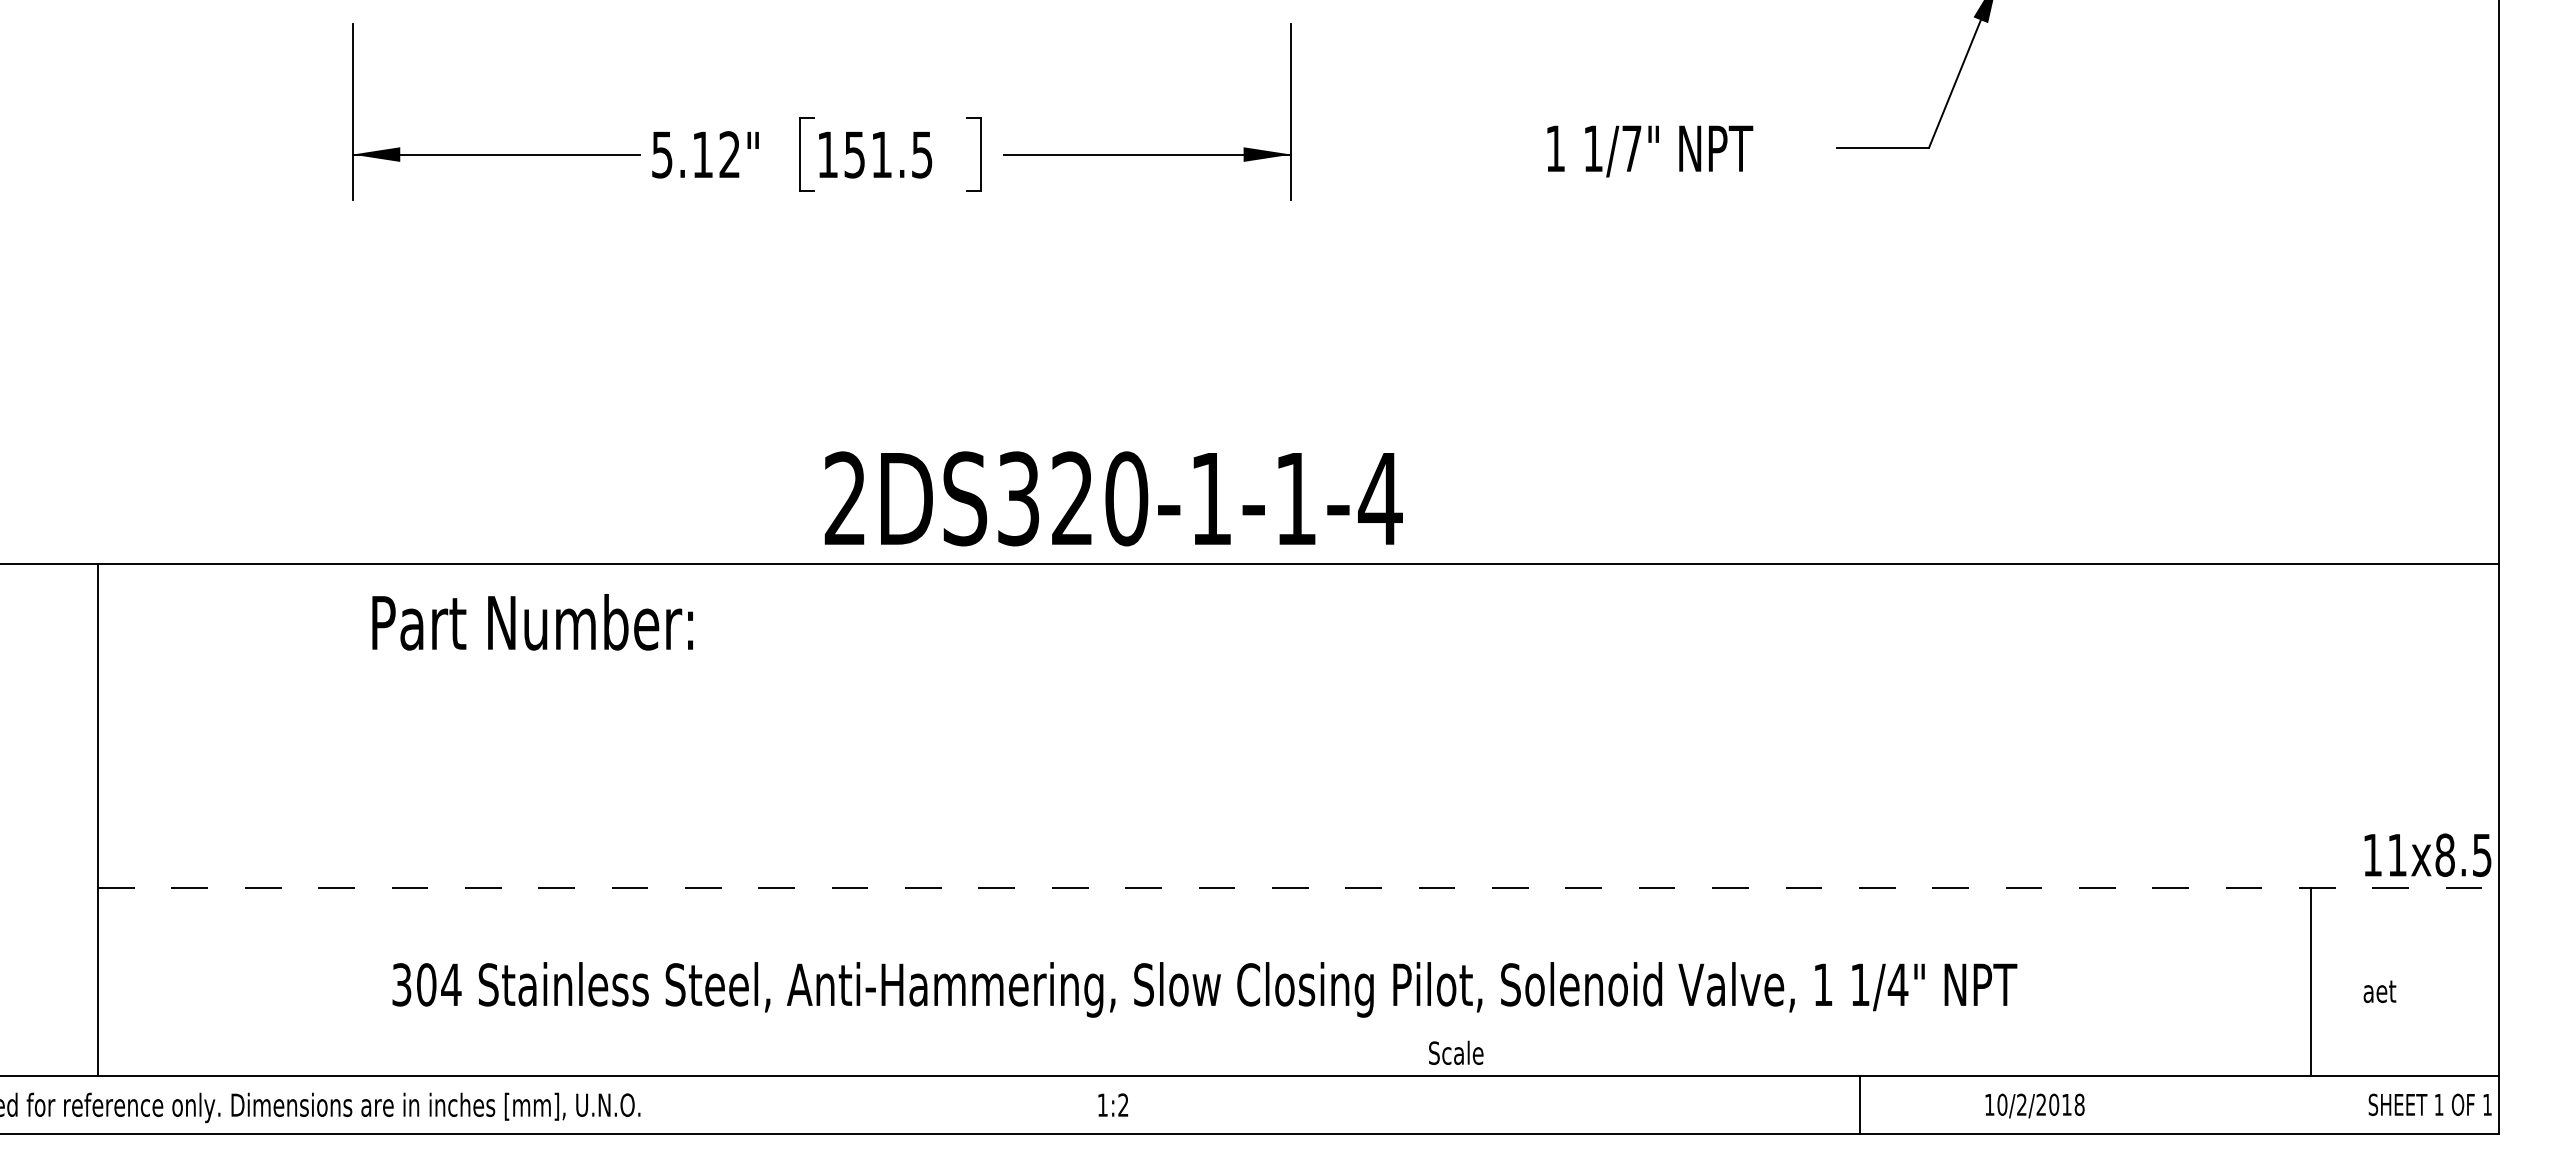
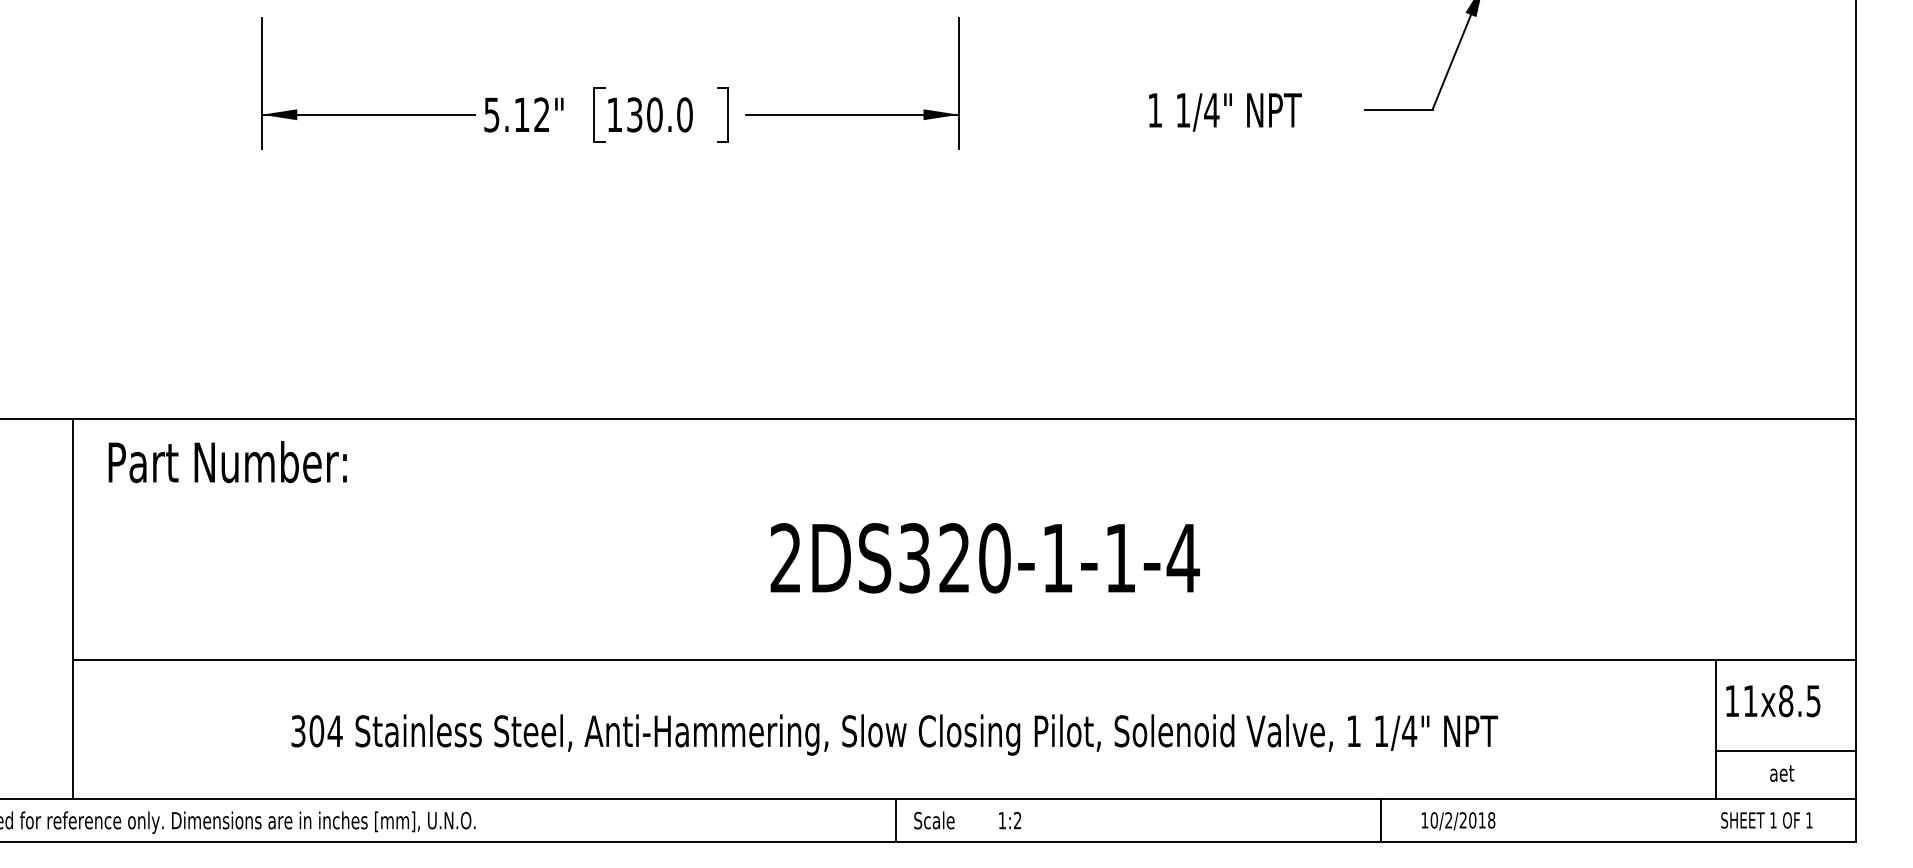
text: (1631, 148) -> (1211, 110), 1/7" -> 1/4"
text: (888, 154) -> (659, 114), 151.5 -> 130.0
text: (1113, 498) -> (985, 558), moved
text: (532, 622) -> (227, 462), moved
text: (2427, 854) -> (1772, 700), moved
line: (1298, 888) -> (964, 659), dashed -> solid
text: (2379, 991) -> (1781, 773), moved
line: (2404, 1011) -> (1785, 751), added
text: (1456, 1052) -> (934, 820), moved
text: (1113, 1104) -> (1010, 820), moved
line: (1206, 1104) -> (895, 820), added
text: (2429, 1104) -> (1766, 820), moved
text: (2034, 1105) -> (1458, 820), moved

